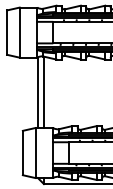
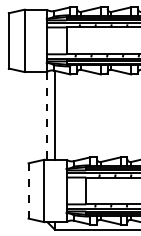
line: (37, 92) -> (46, 115), solid -> dashed
line: (22, 152) -> (28, 190), solid -> dashed

